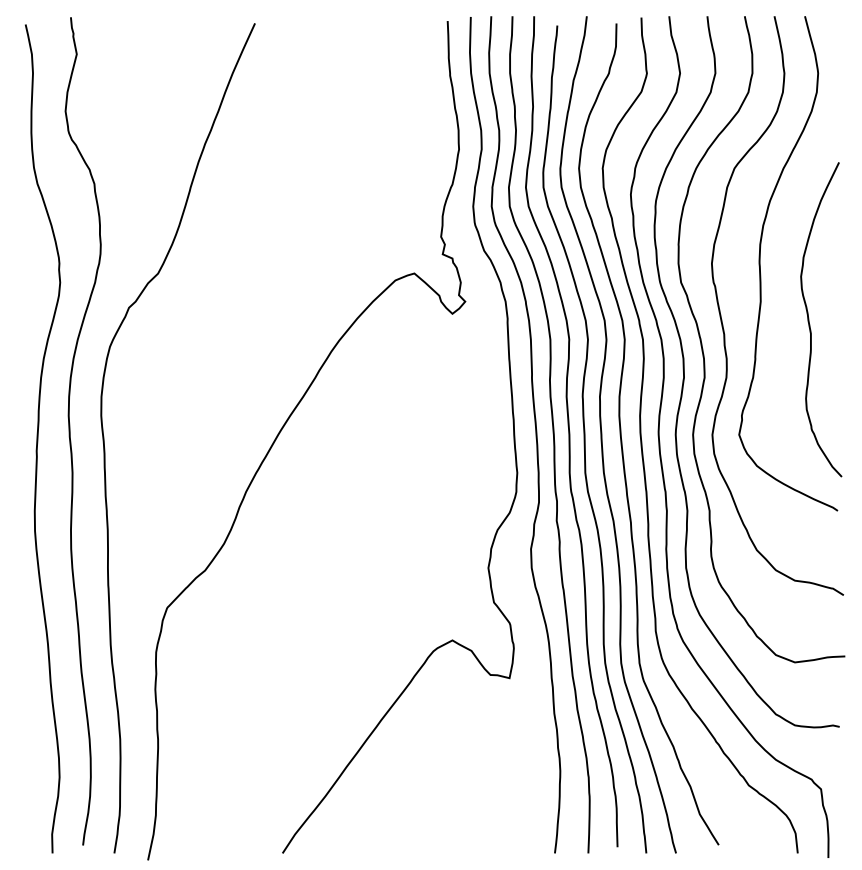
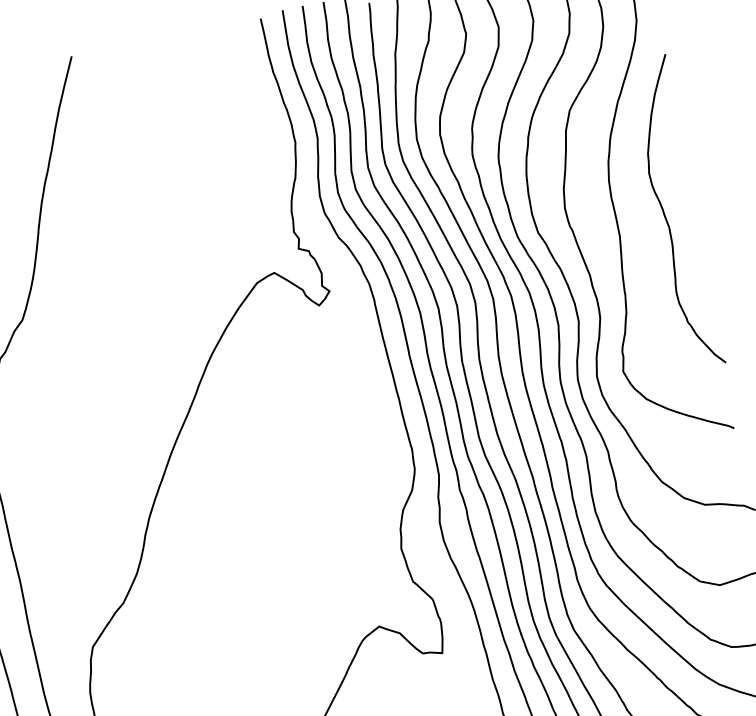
curve: (809, 319) -> (665, 213), moved

